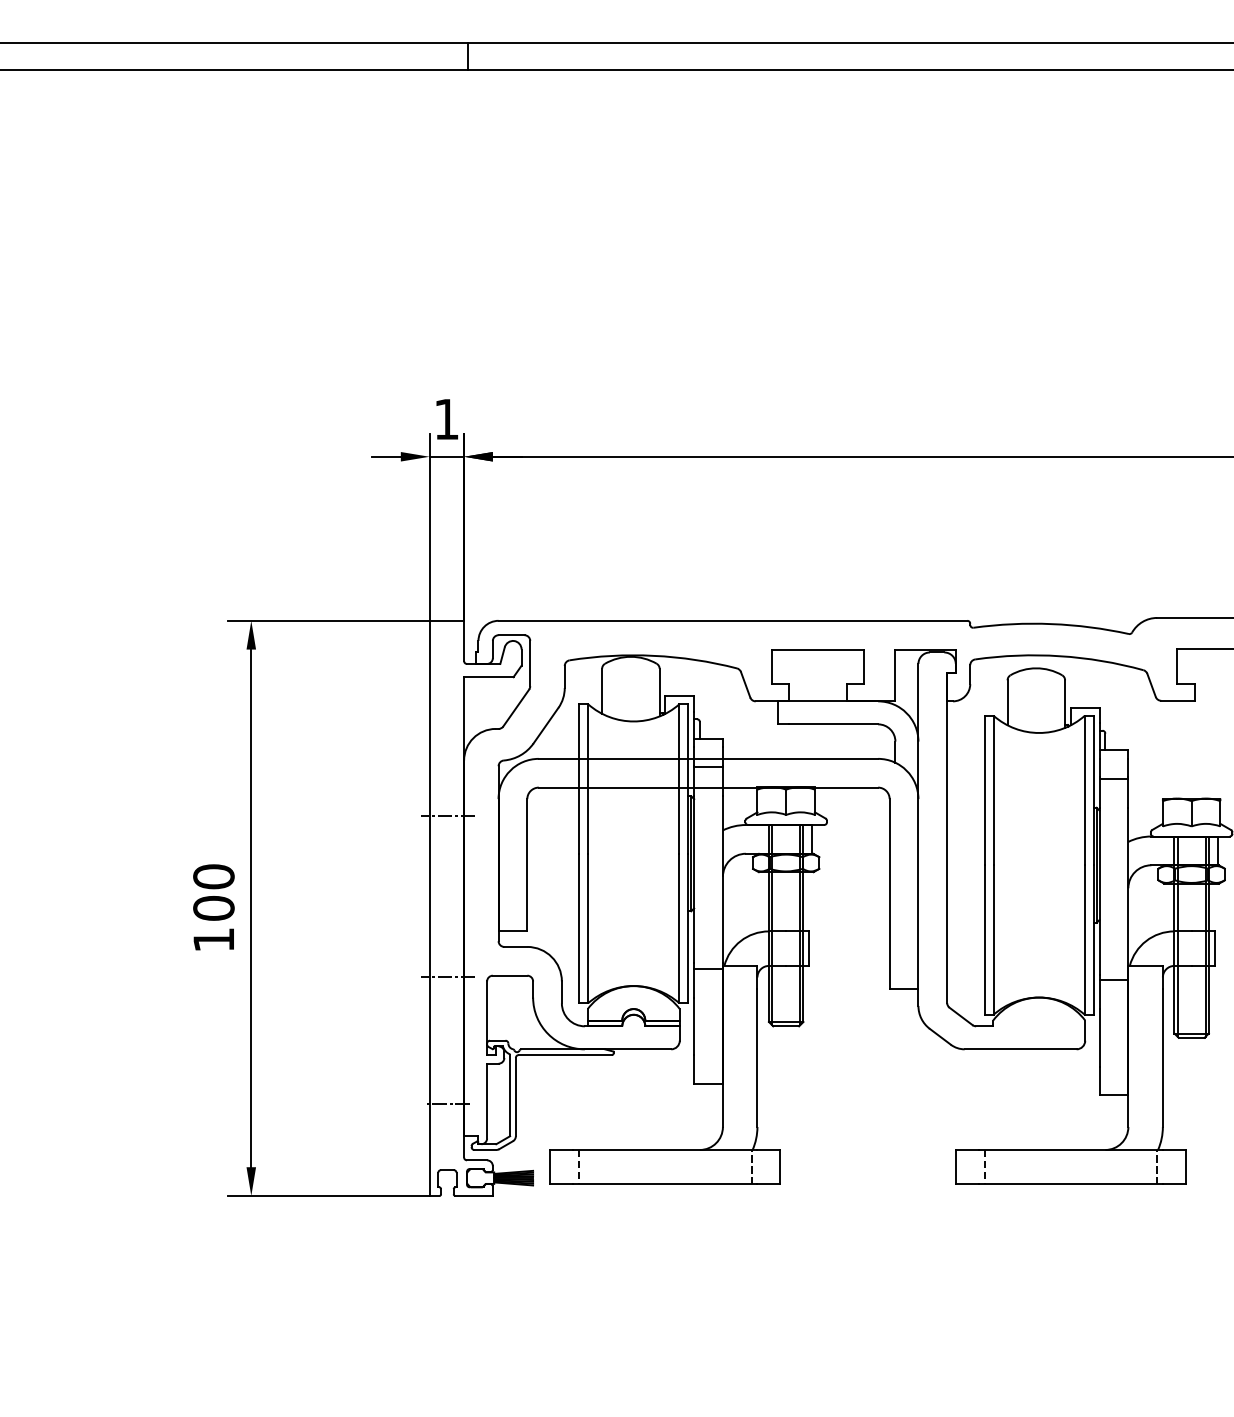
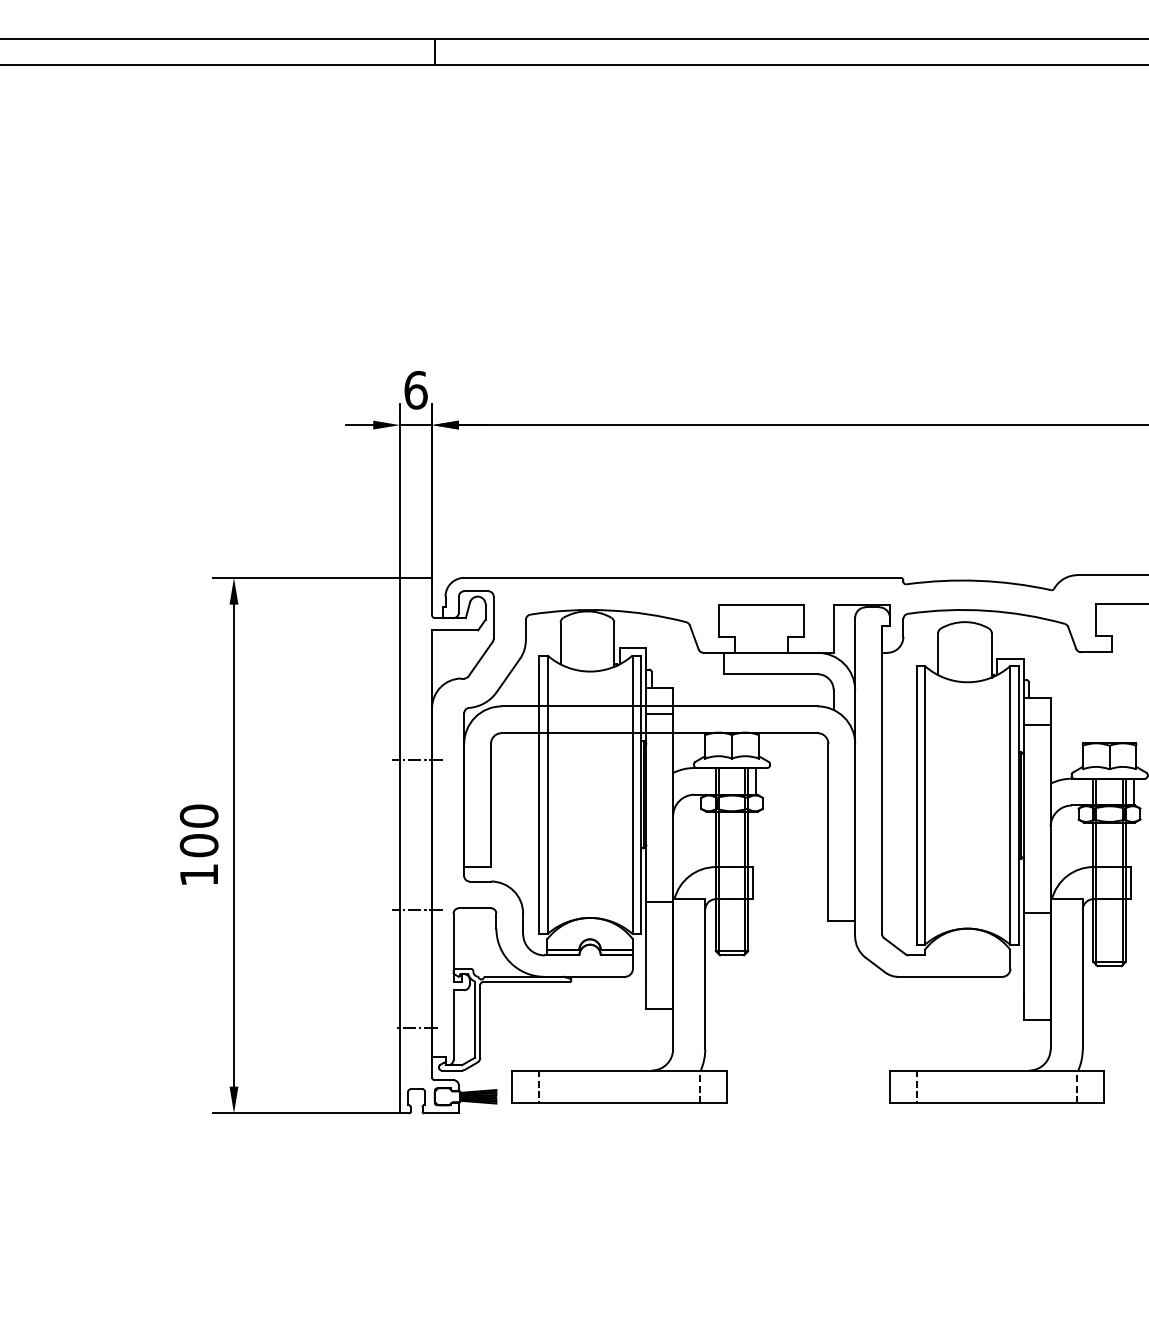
text: (446, 419) -> (415, 390), 1 -> 6

